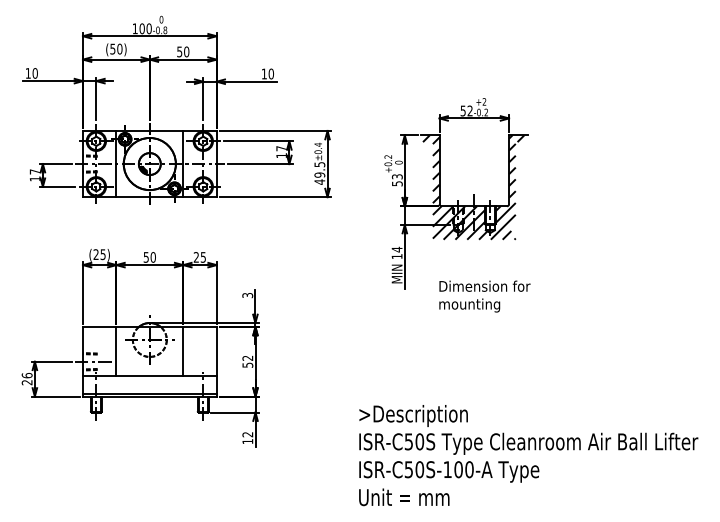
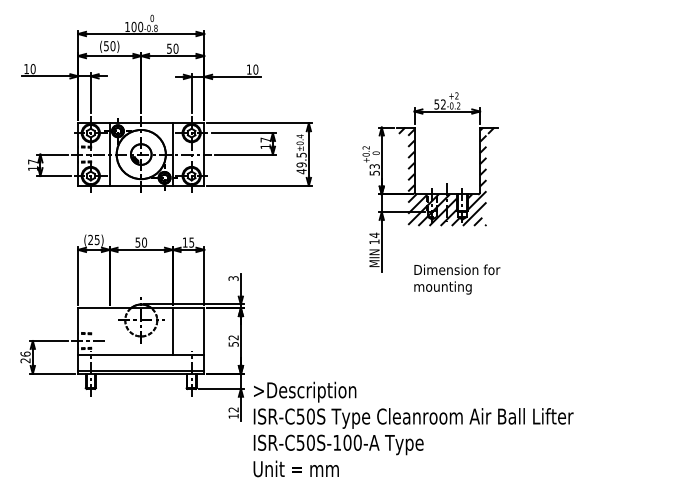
text: (195, 257) -> (184, 242), 25 -> 15
line: (116, 351) -> (109, 331), removed
text: (528, 455) -> (413, 429), moved

